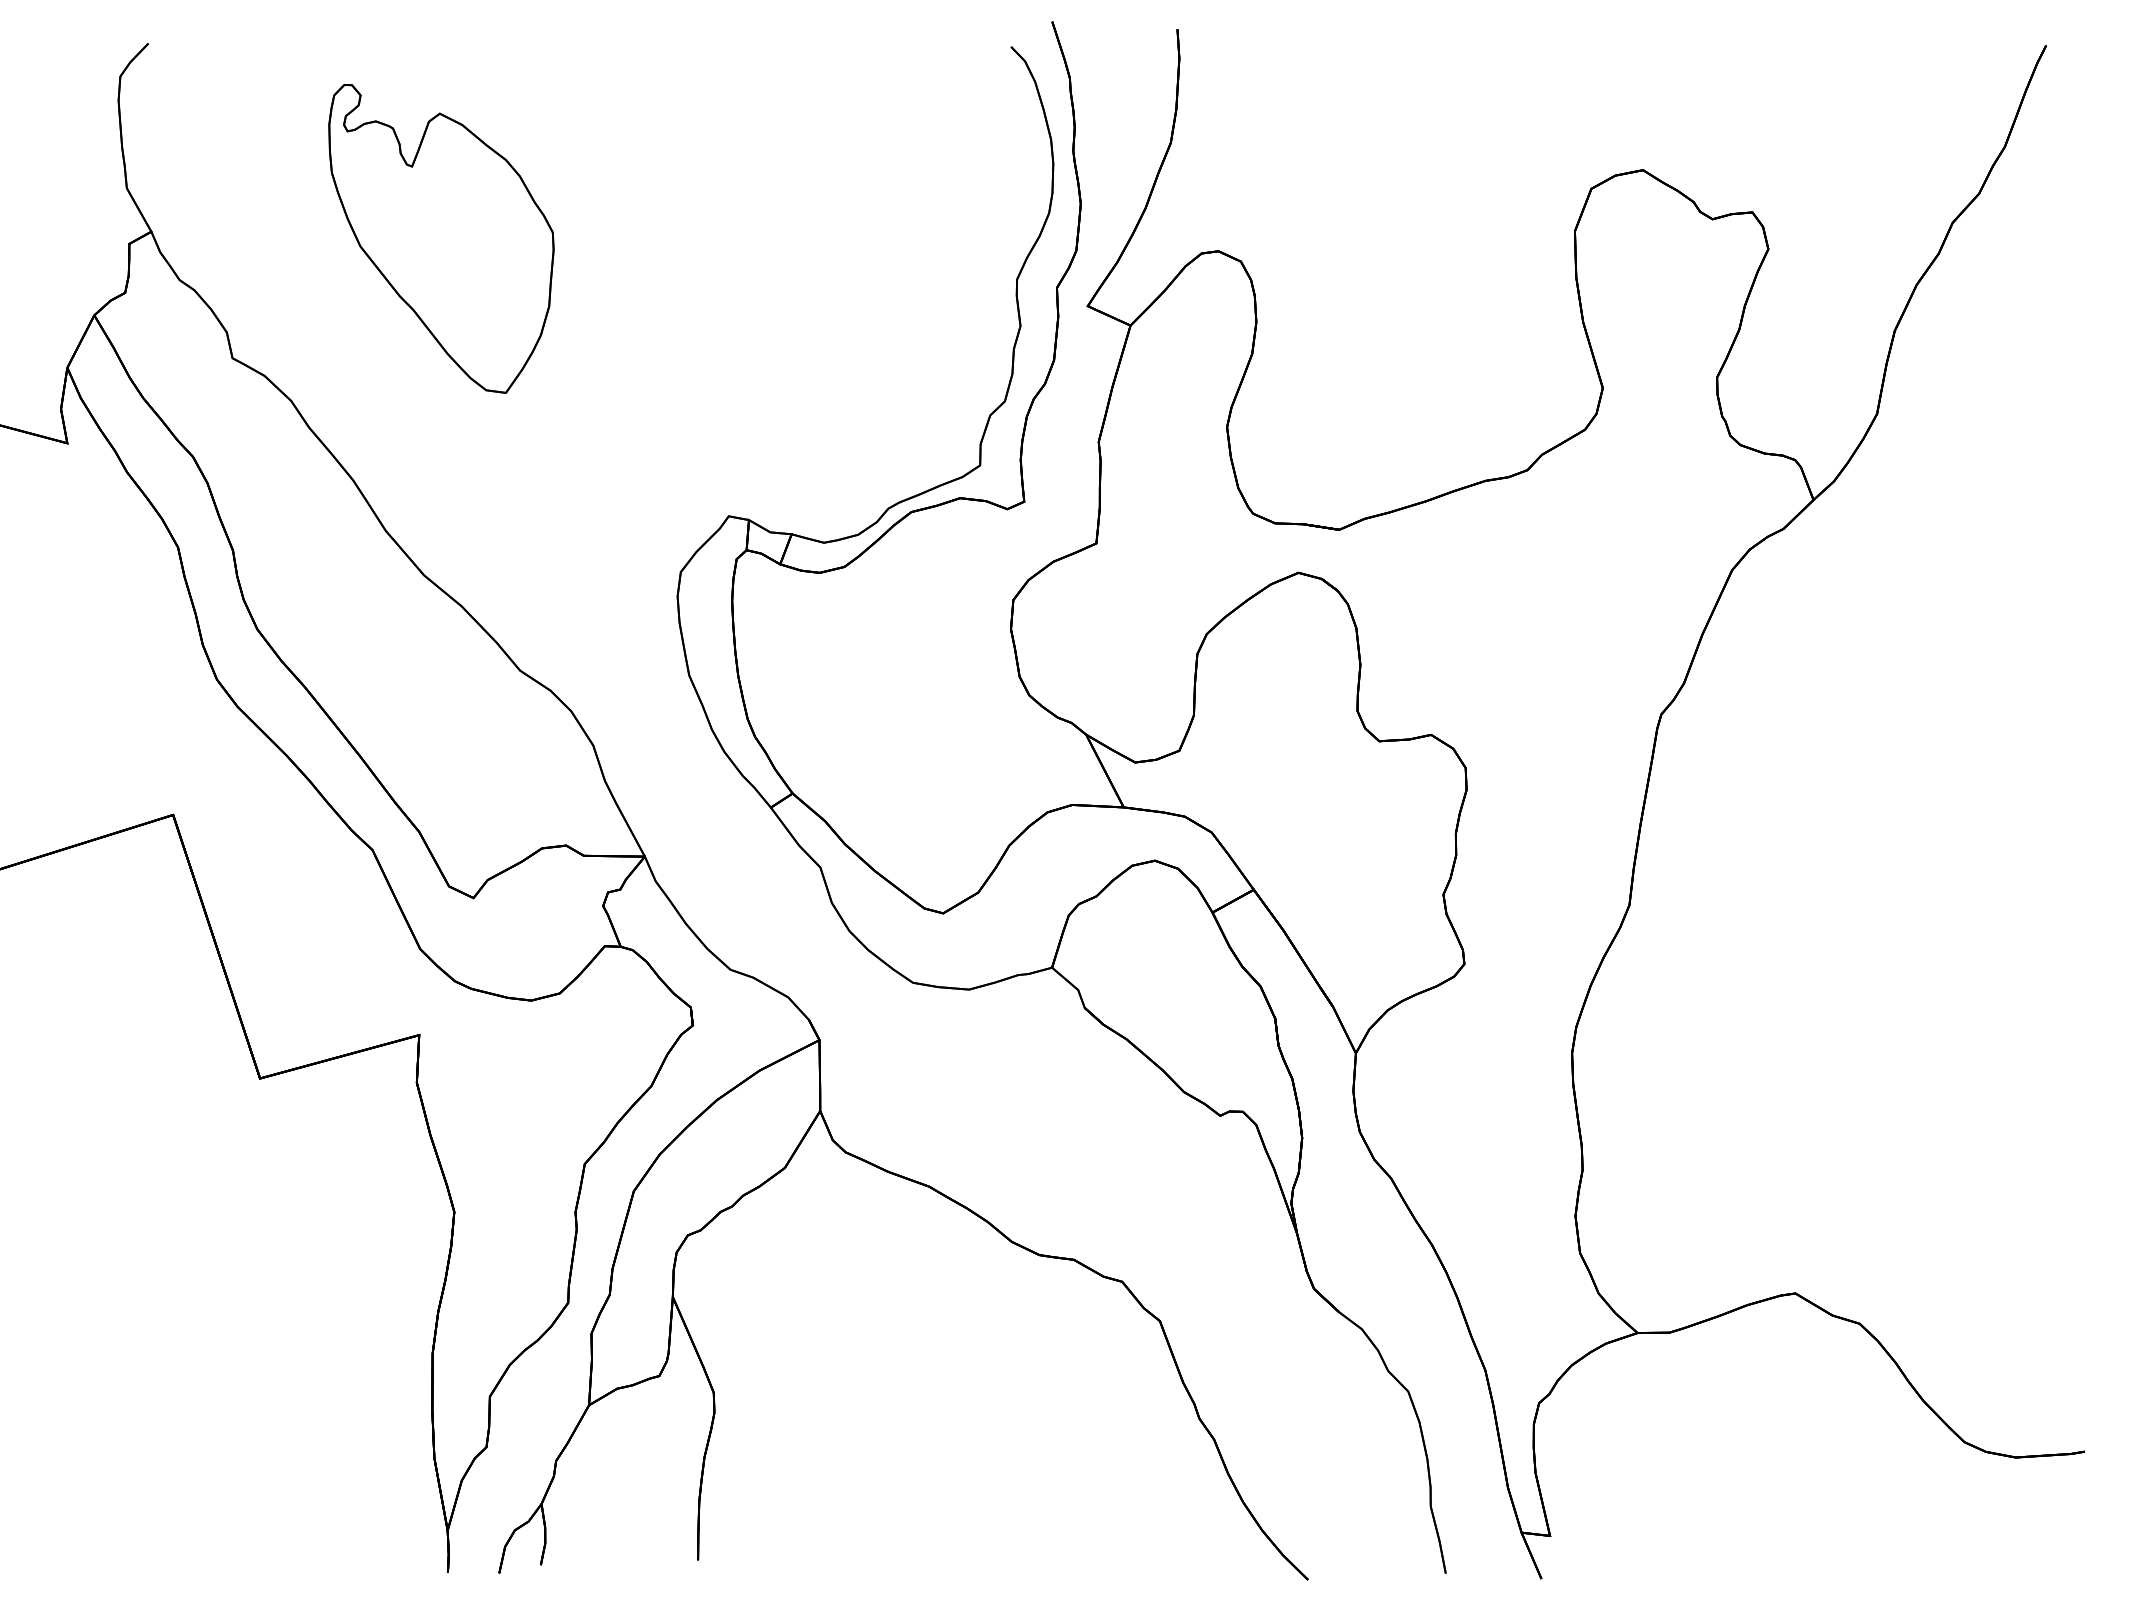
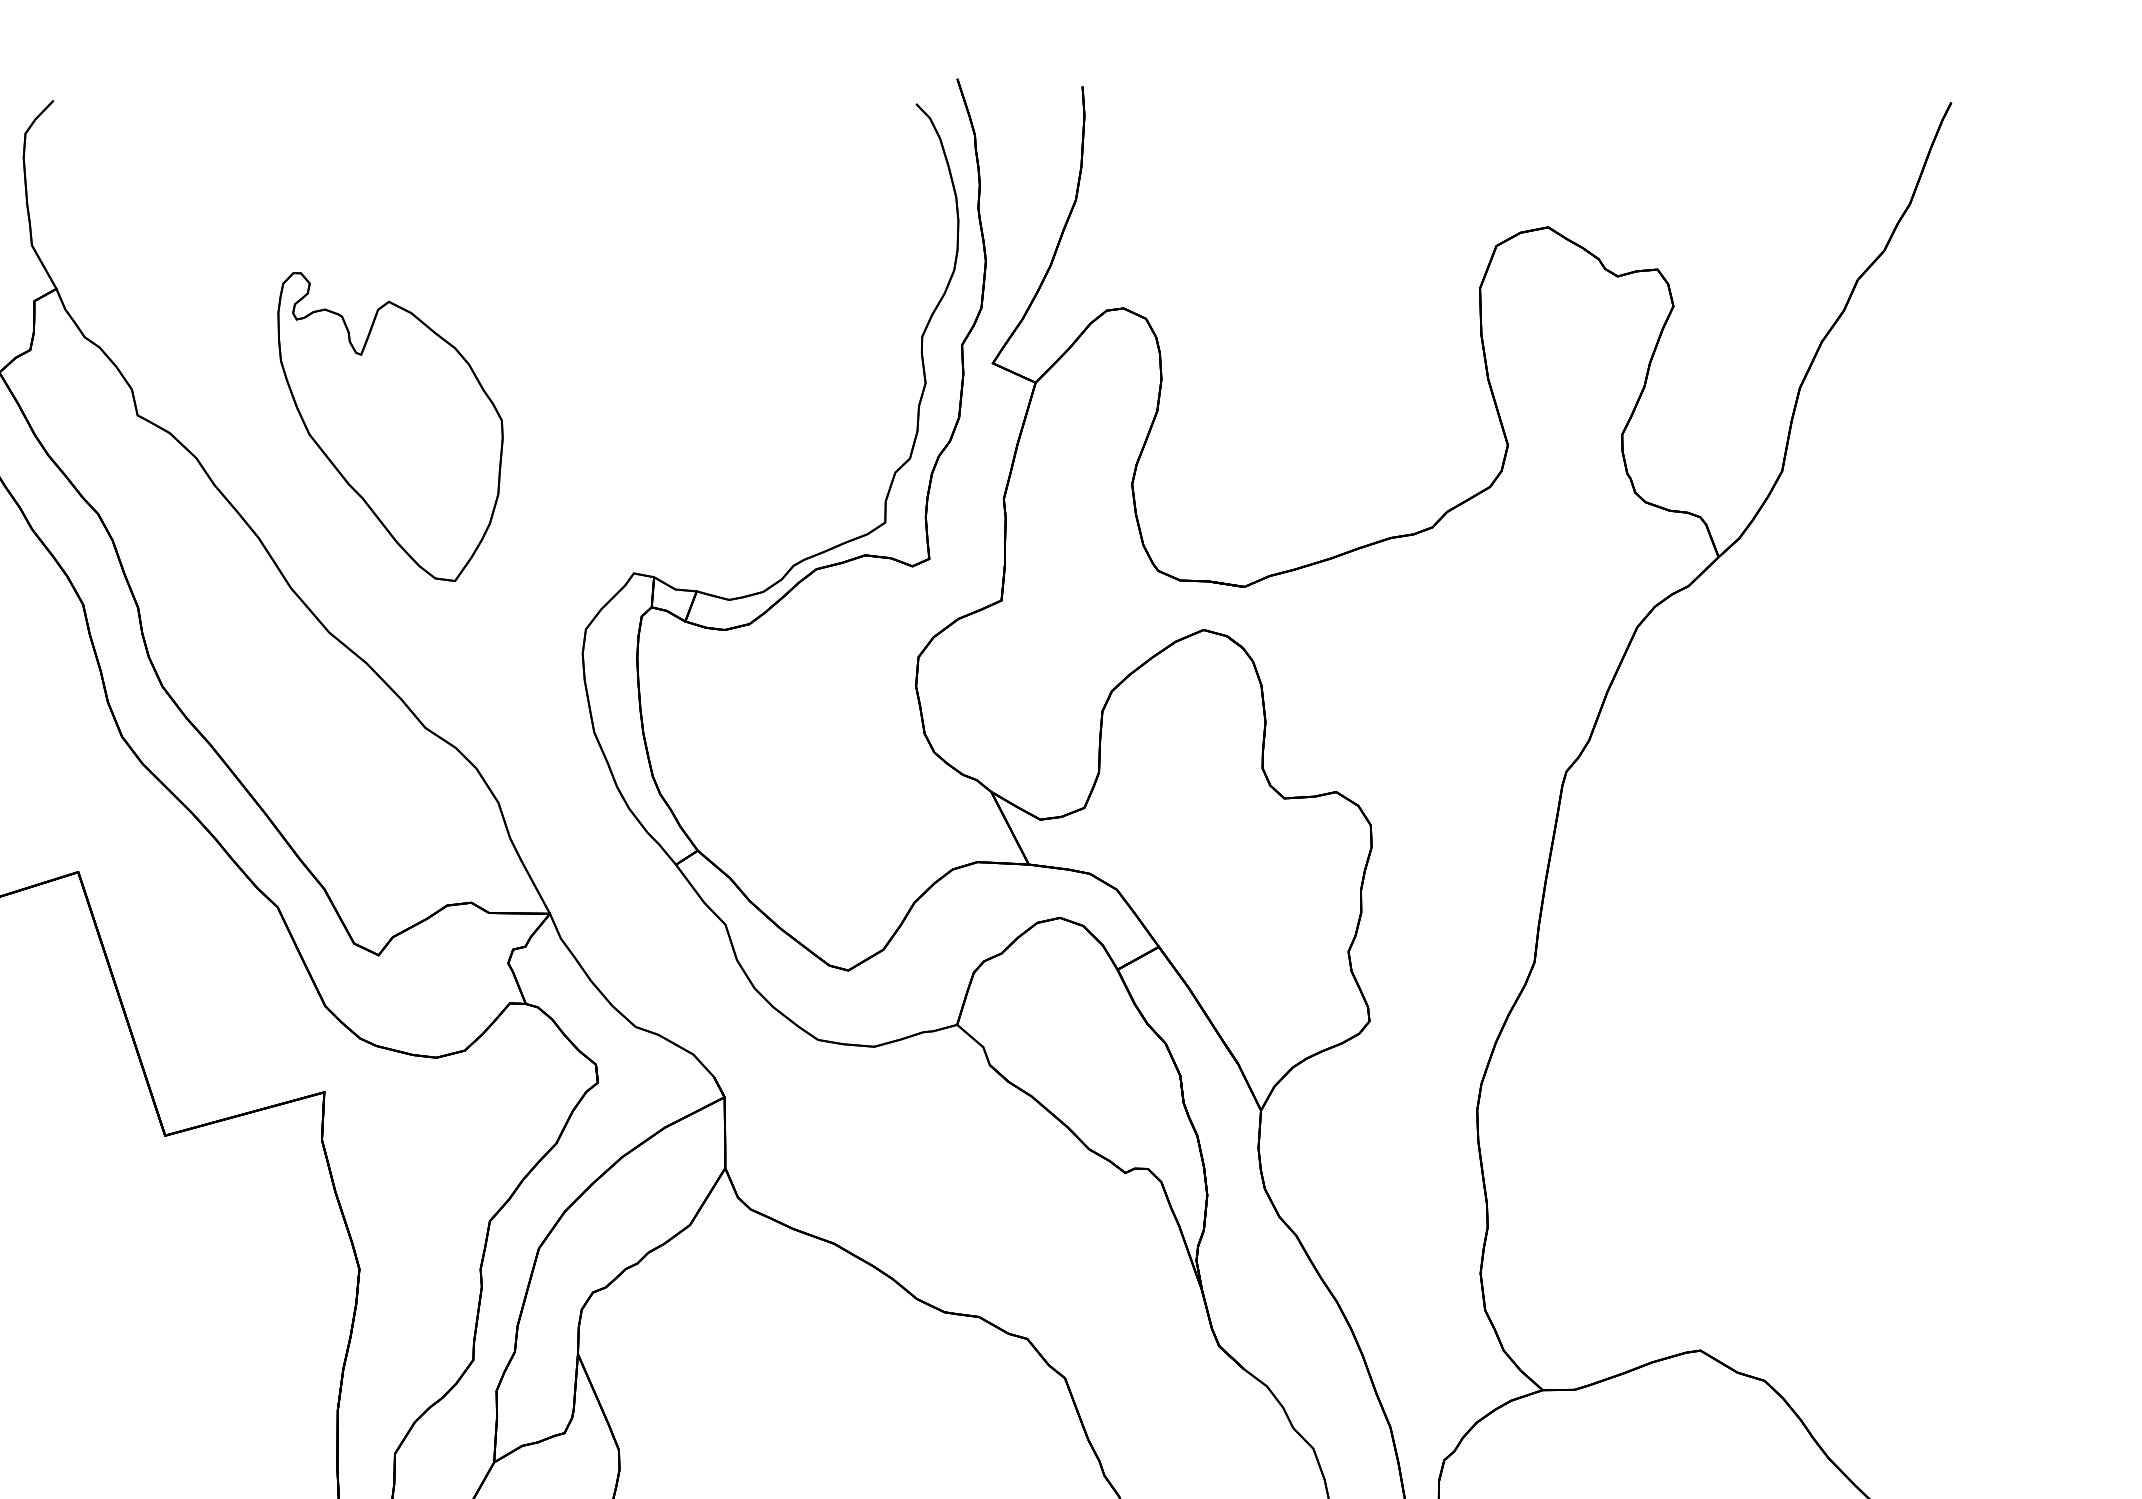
part: (441, 238) -> (390, 426), moved

